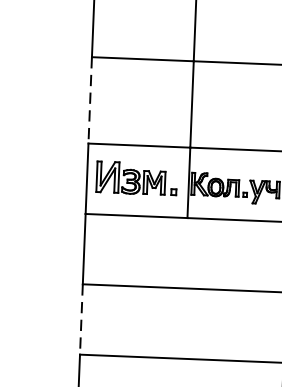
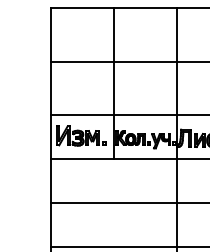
line: (89, 100) -> (50, 88), dashed -> solid
line: (81, 318) -> (50, 224), dashed -> solid

